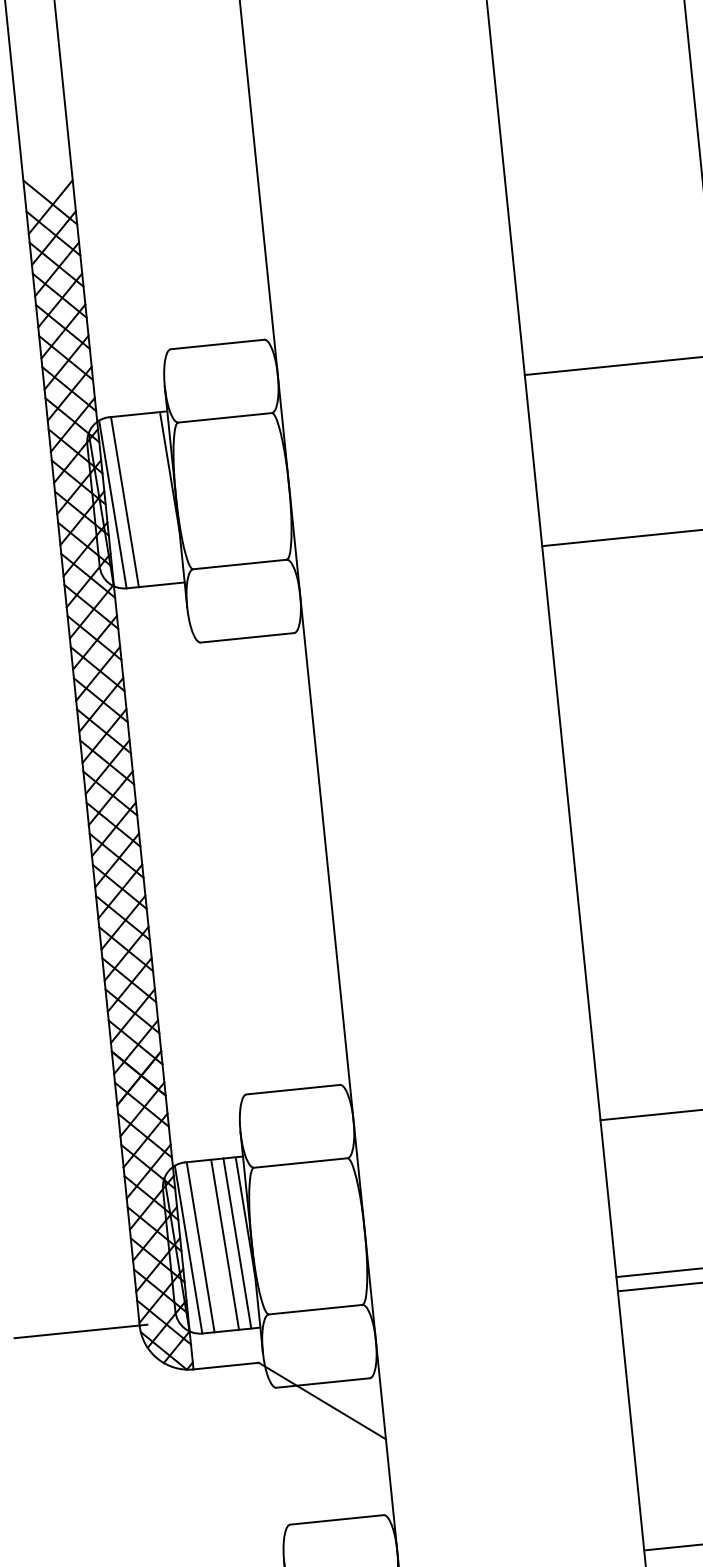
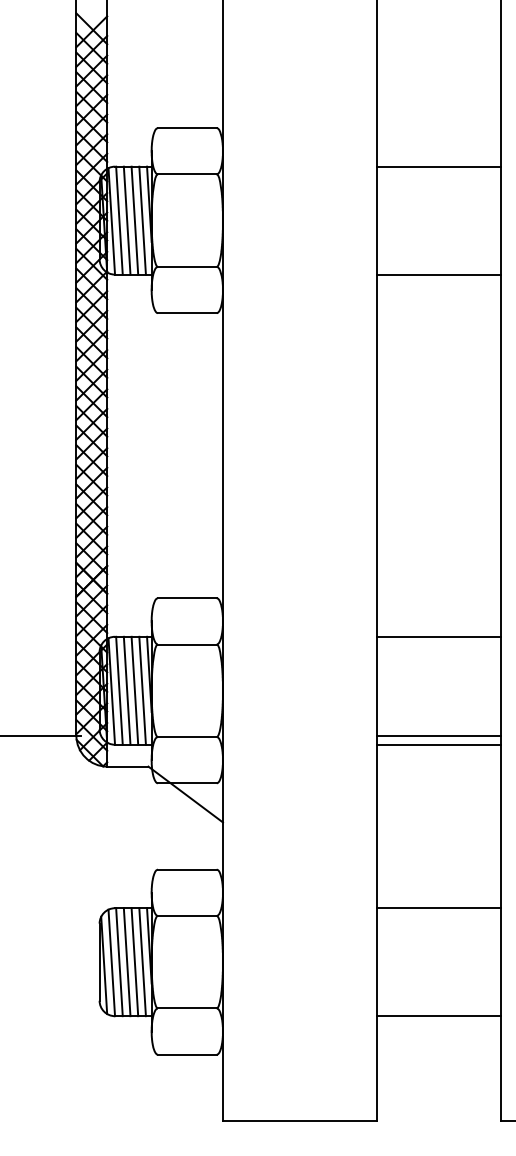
line: (161, 498) -> (142, 220), added
line: (148, 499) -> (134, 220), added
line: (136, 500) -> (126, 220), added
line: (211, 1245) -> (126, 690), added

